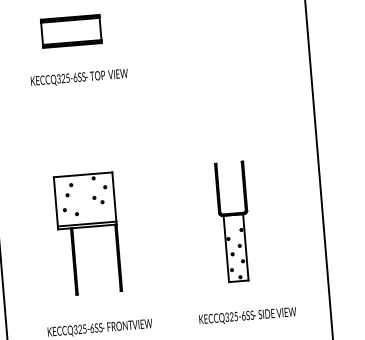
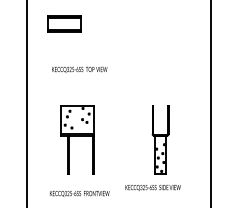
part: (71, 30) -> (64, 23), moved
text: (79, 77) -> (79, 69), moved
text: (246, 317) -> (152, 188), moved

